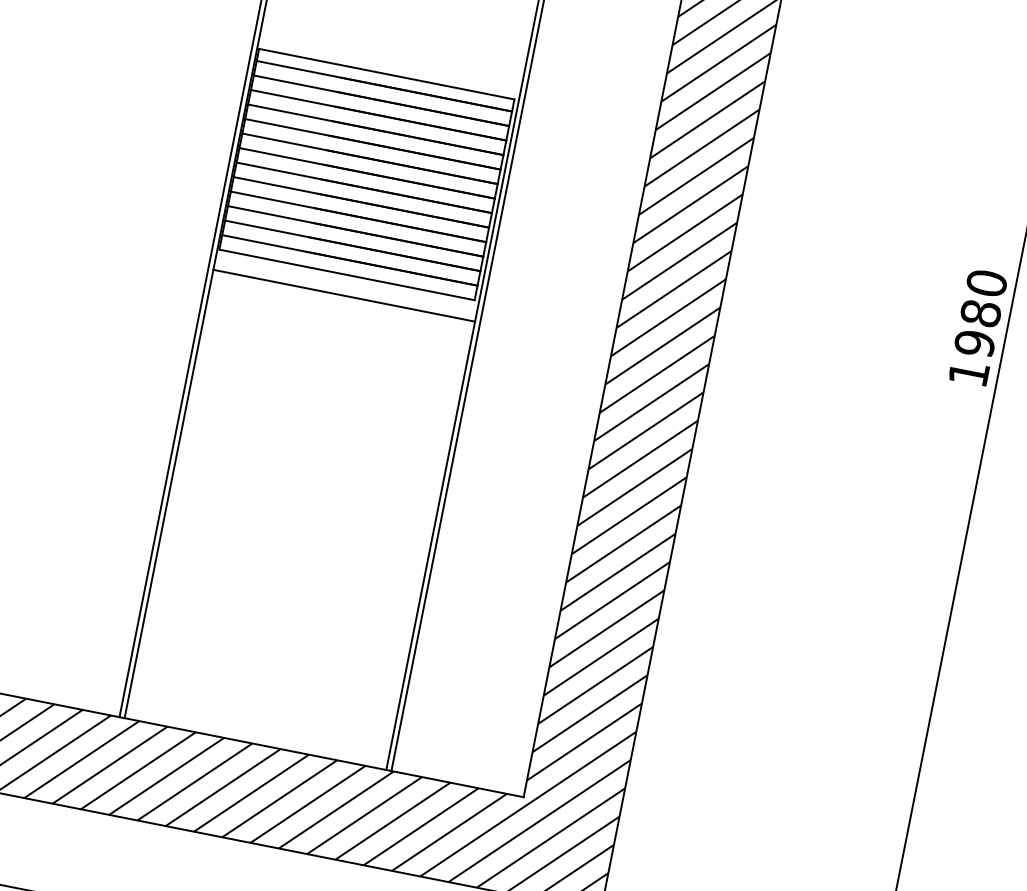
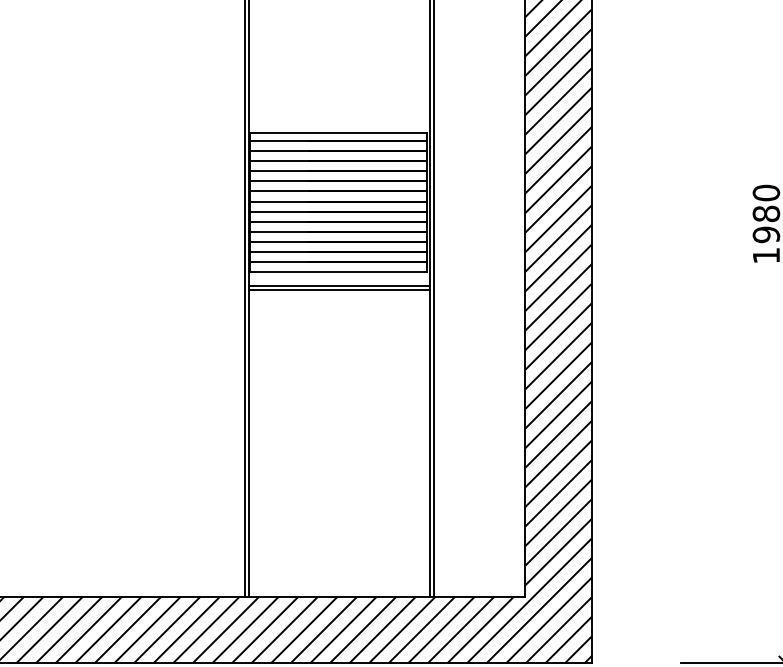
line: (343, 300) -> (339, 289), added

